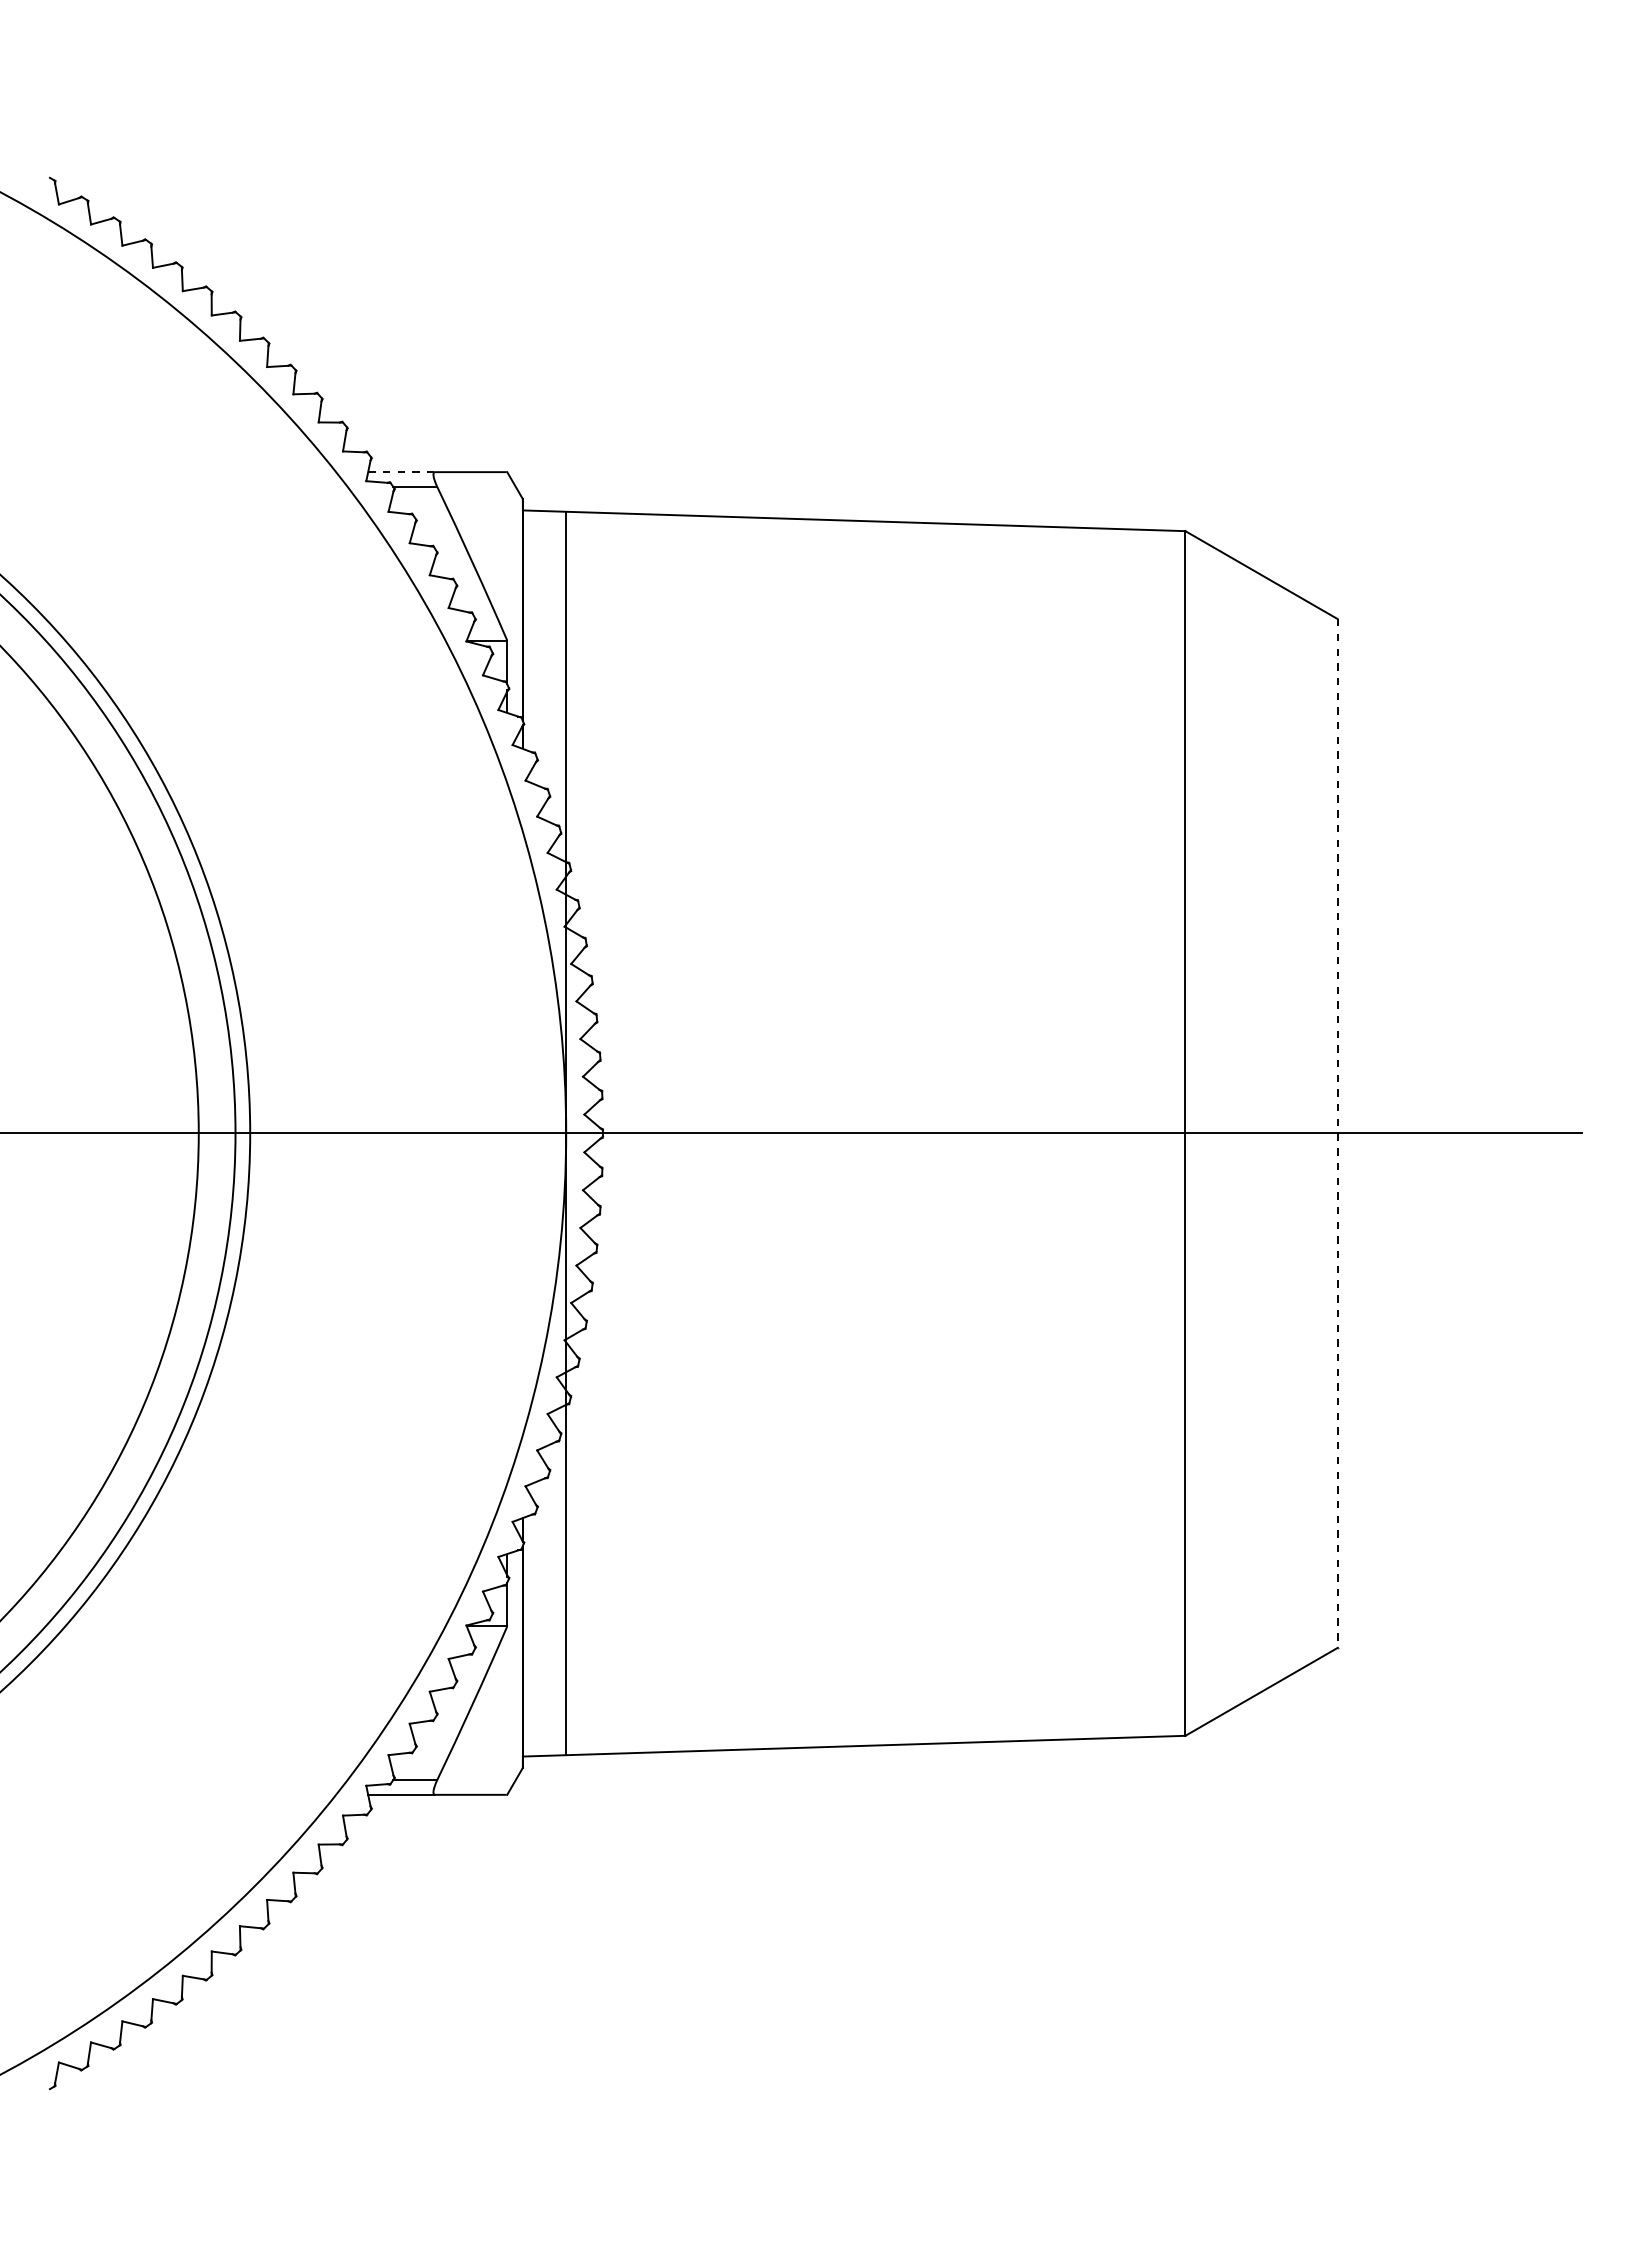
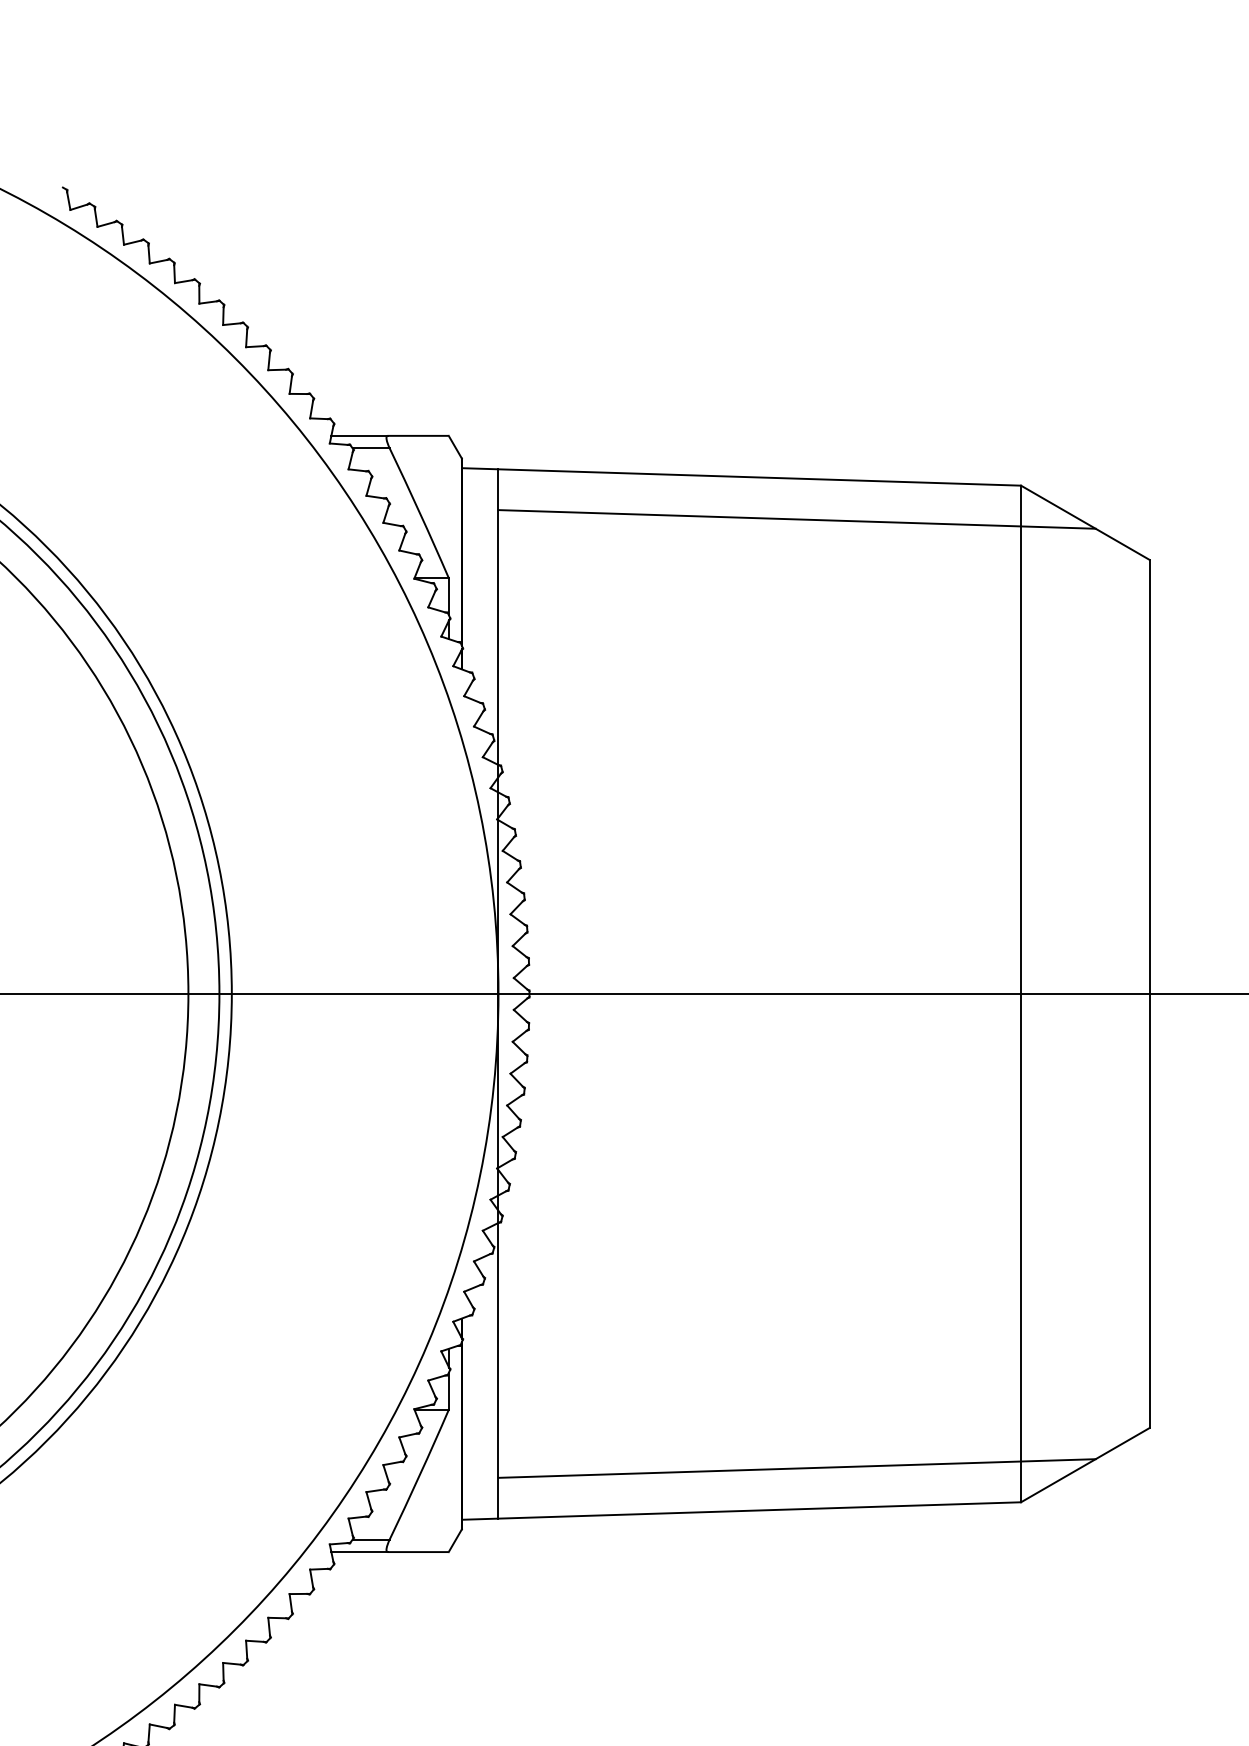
line: (402, 472) -> (360, 436), dashed -> solid
line: (919, 571) -> (796, 519), added
line: (1337, 1133) -> (1149, 993), dashed -> solid
line: (919, 1695) -> (796, 1468), added

